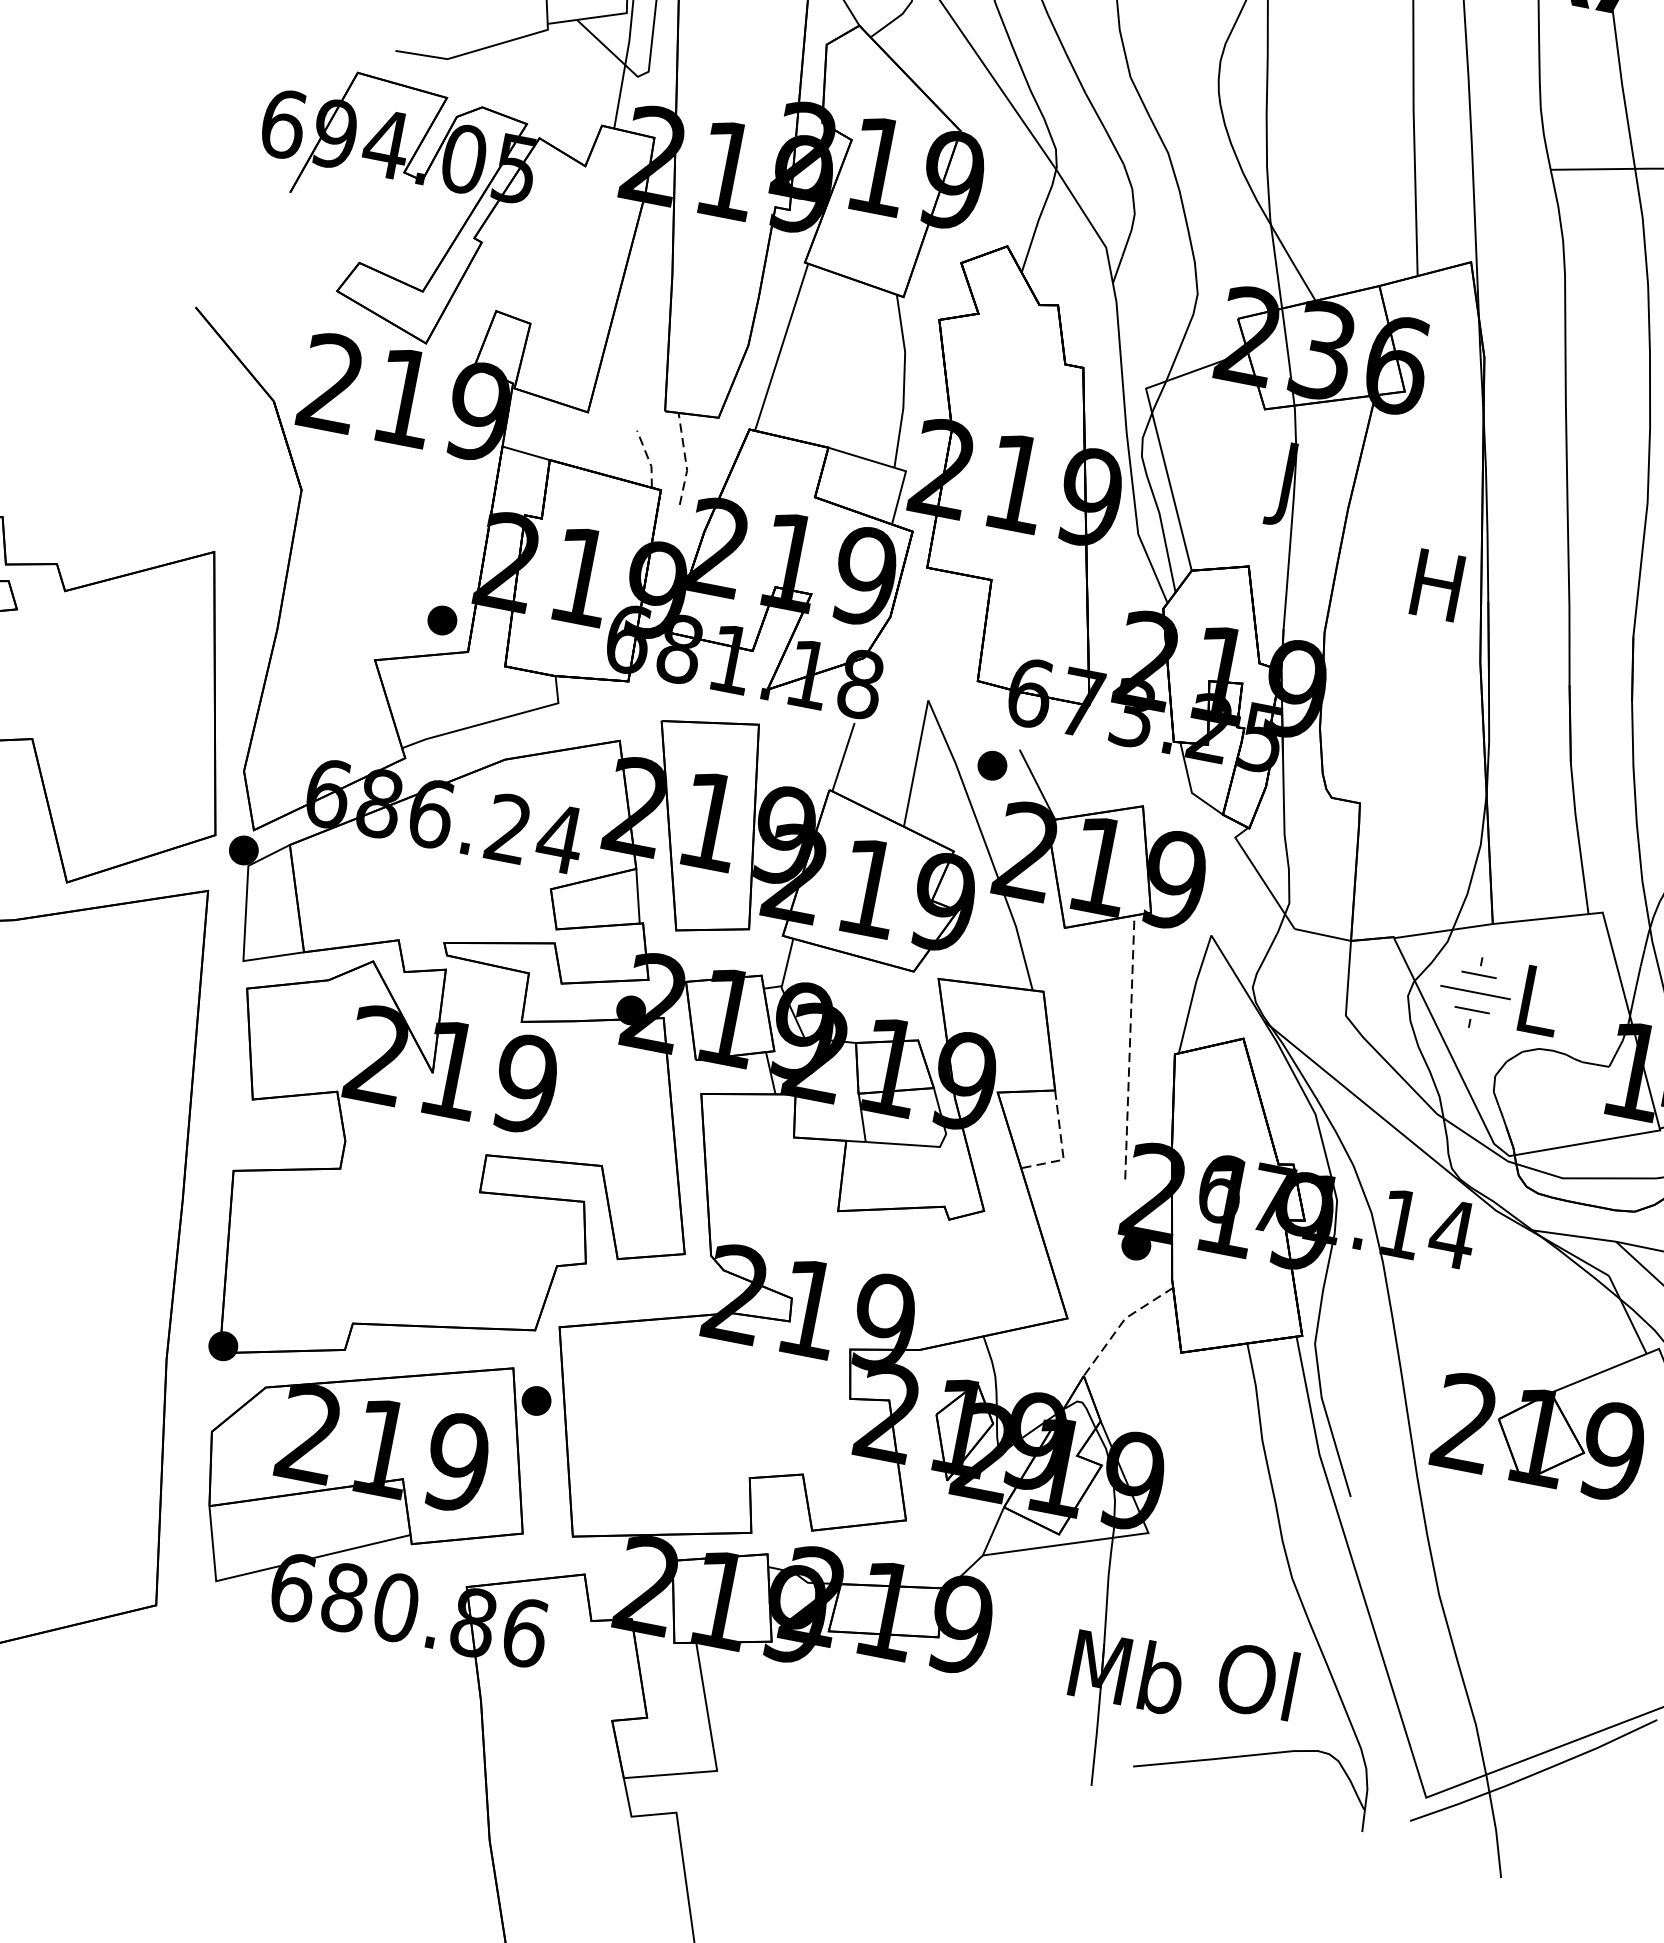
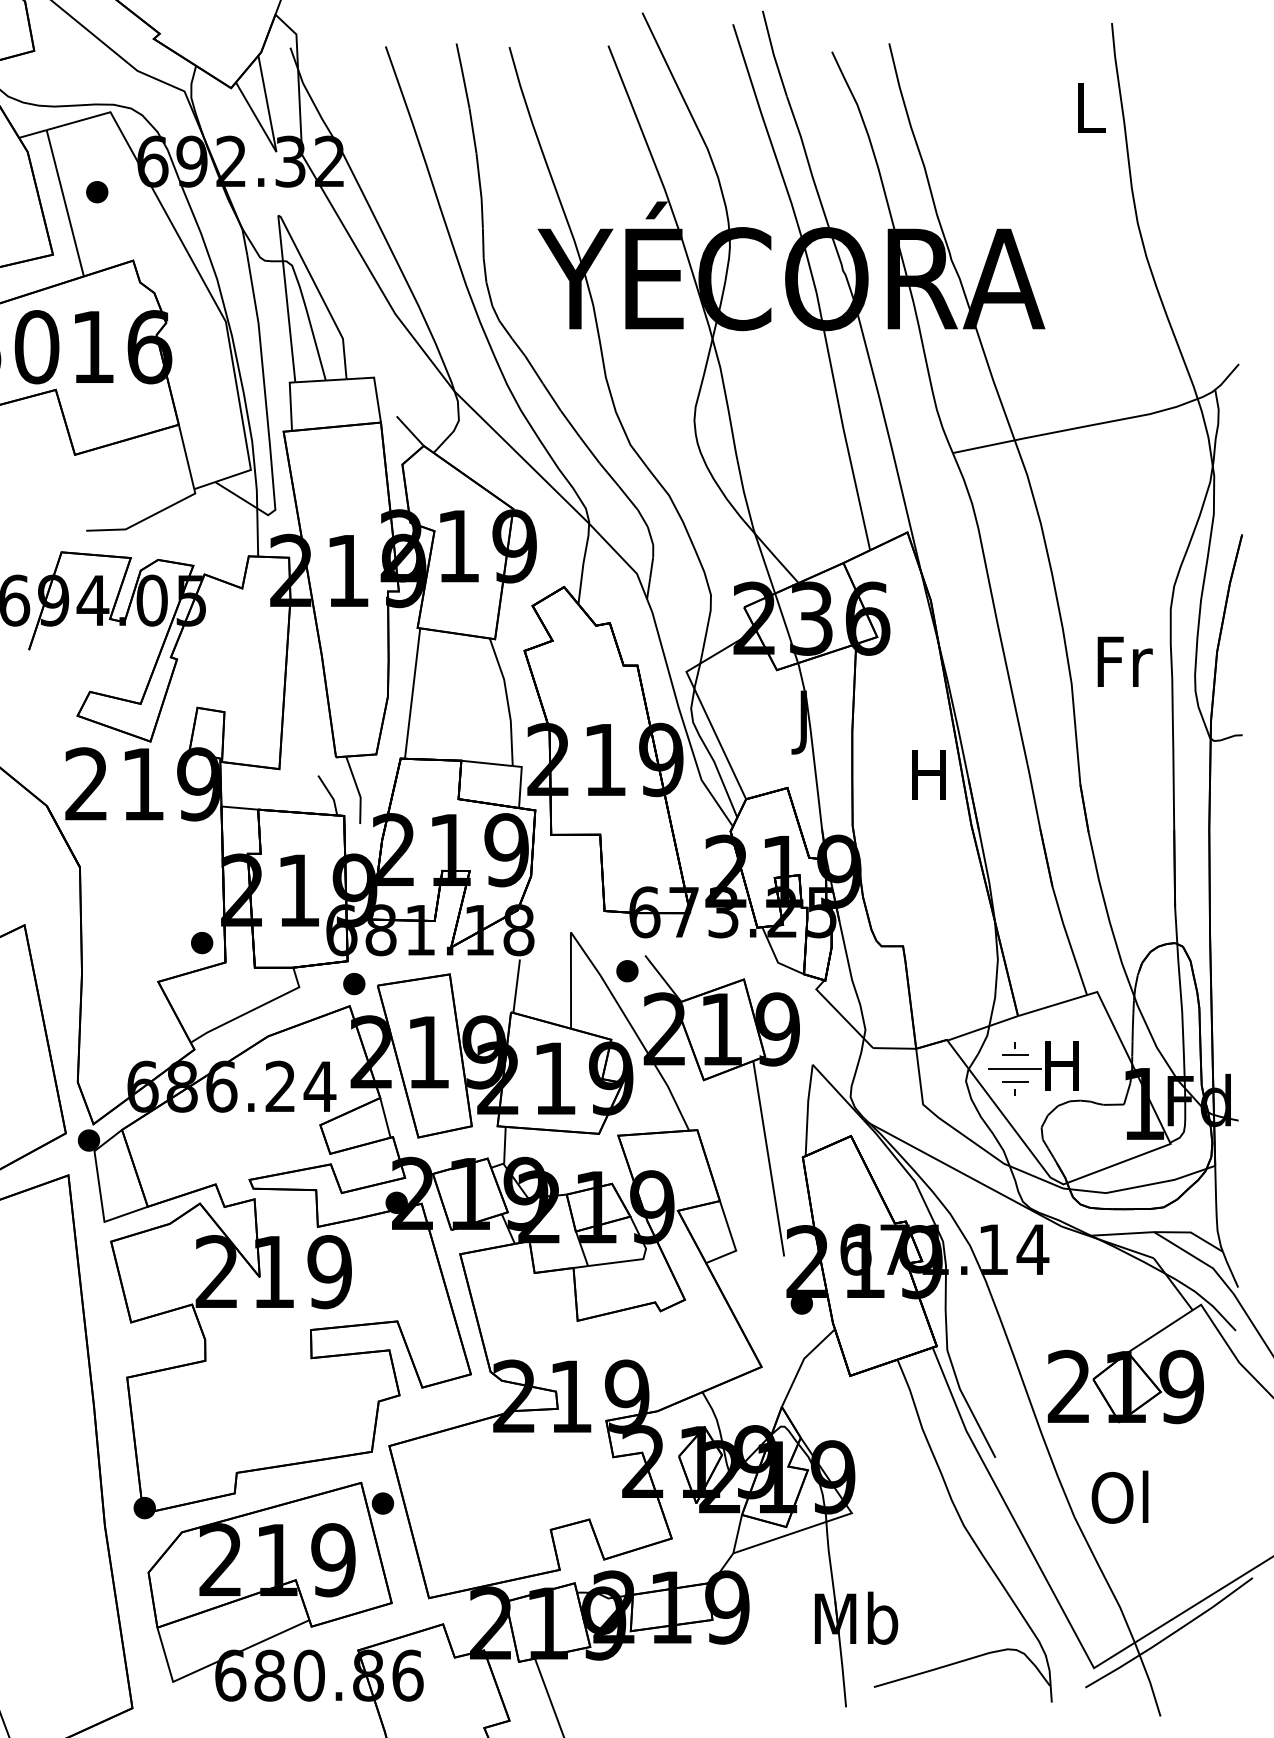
line: (648, 458) -> (330, 794), dashed -> solid
line: (686, 460) -> (358, 790), dashed -> solid
part: (631, 713) -> (354, 984), added
text: (1537, 999) -> (1061, 1065), L -> H
line: (1129, 1047) -> (768, 1158), dashed -> solid
line: (1062, 1148) -> (733, 1242), dashed -> solid
line: (1121, 1324) -> (802, 1363), dashed -> solid
text: (1256, 1679) -> (1119, 1496), moved

